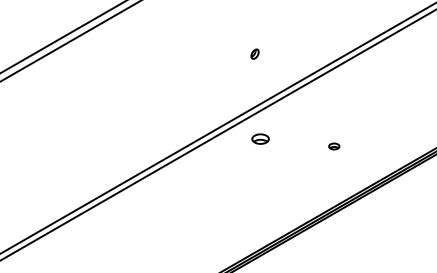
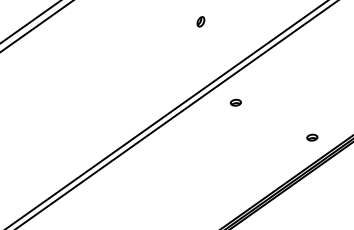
part: (254, 53) -> (200, 21), moved
part: (260, 138) -> (235, 102), size x0.62
part: (334, 146) -> (312, 137), moved

